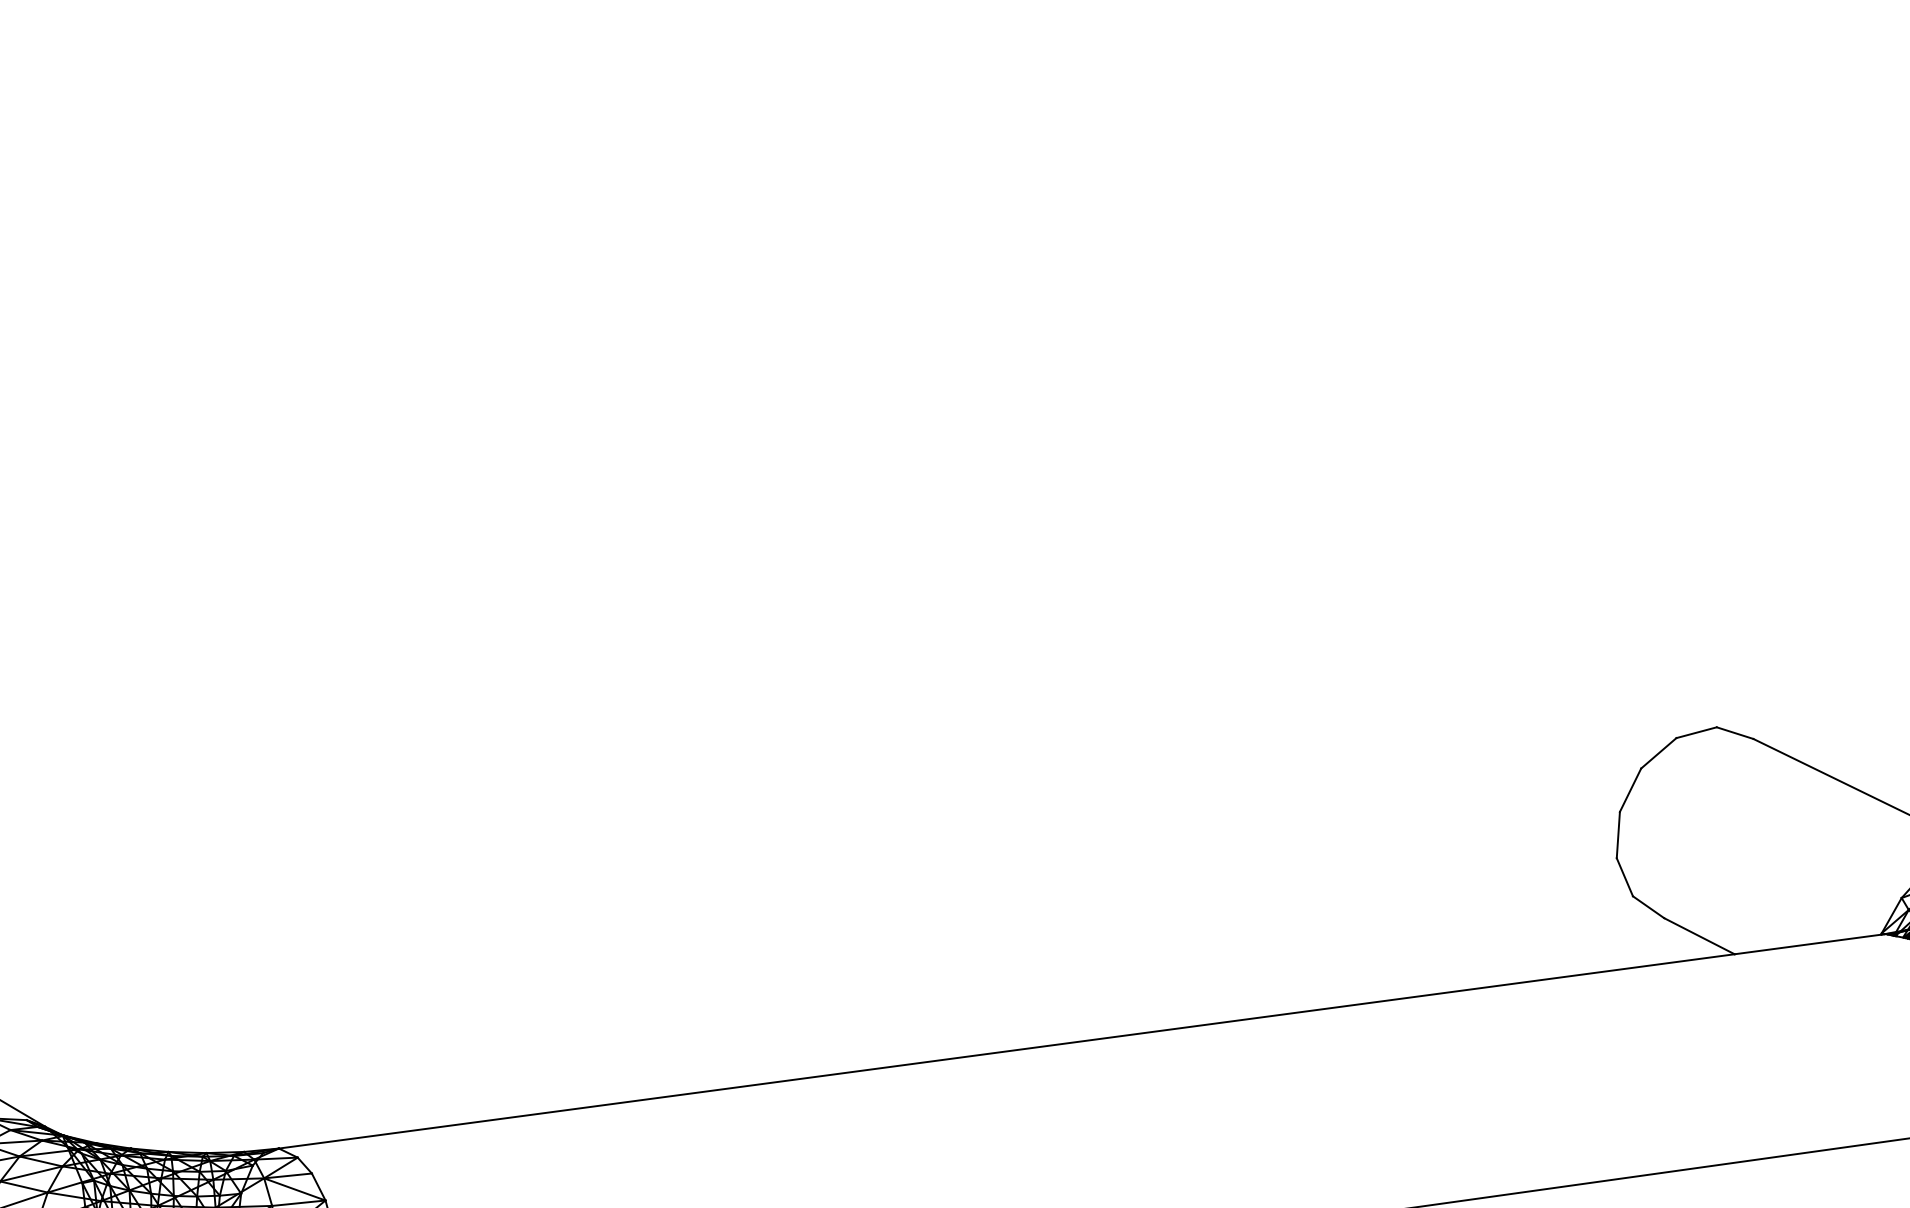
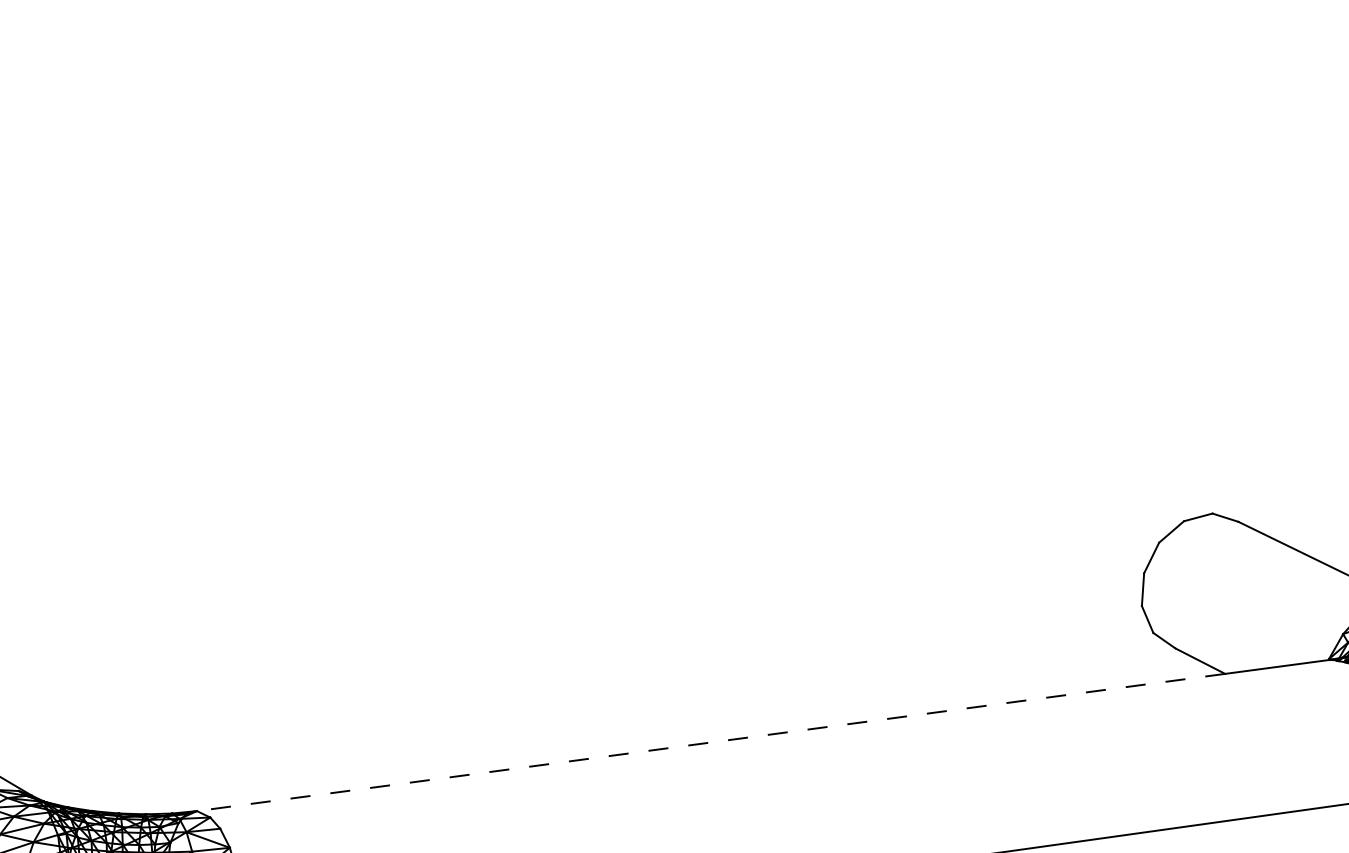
line: (1006, 1051) -> (710, 742), solid -> dashed

